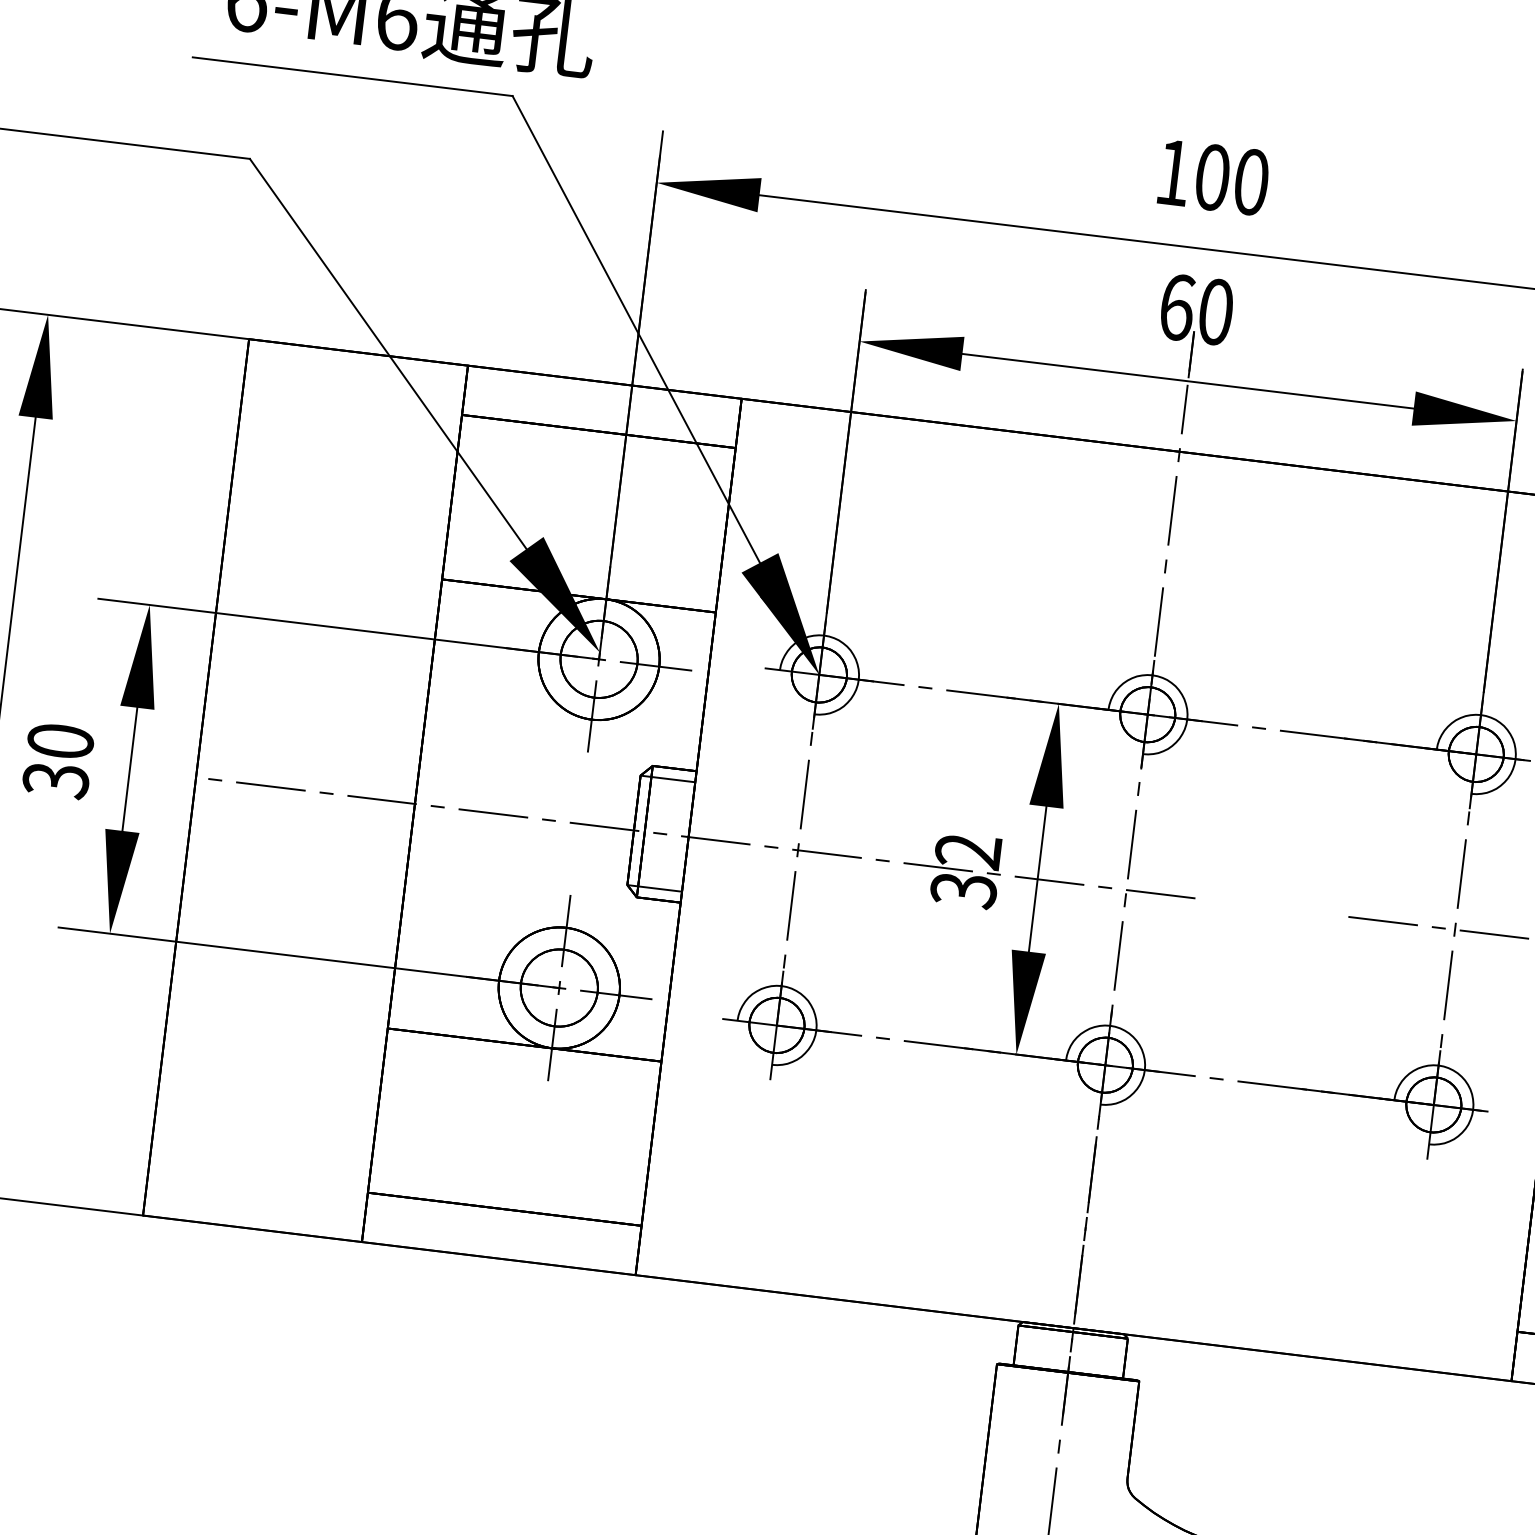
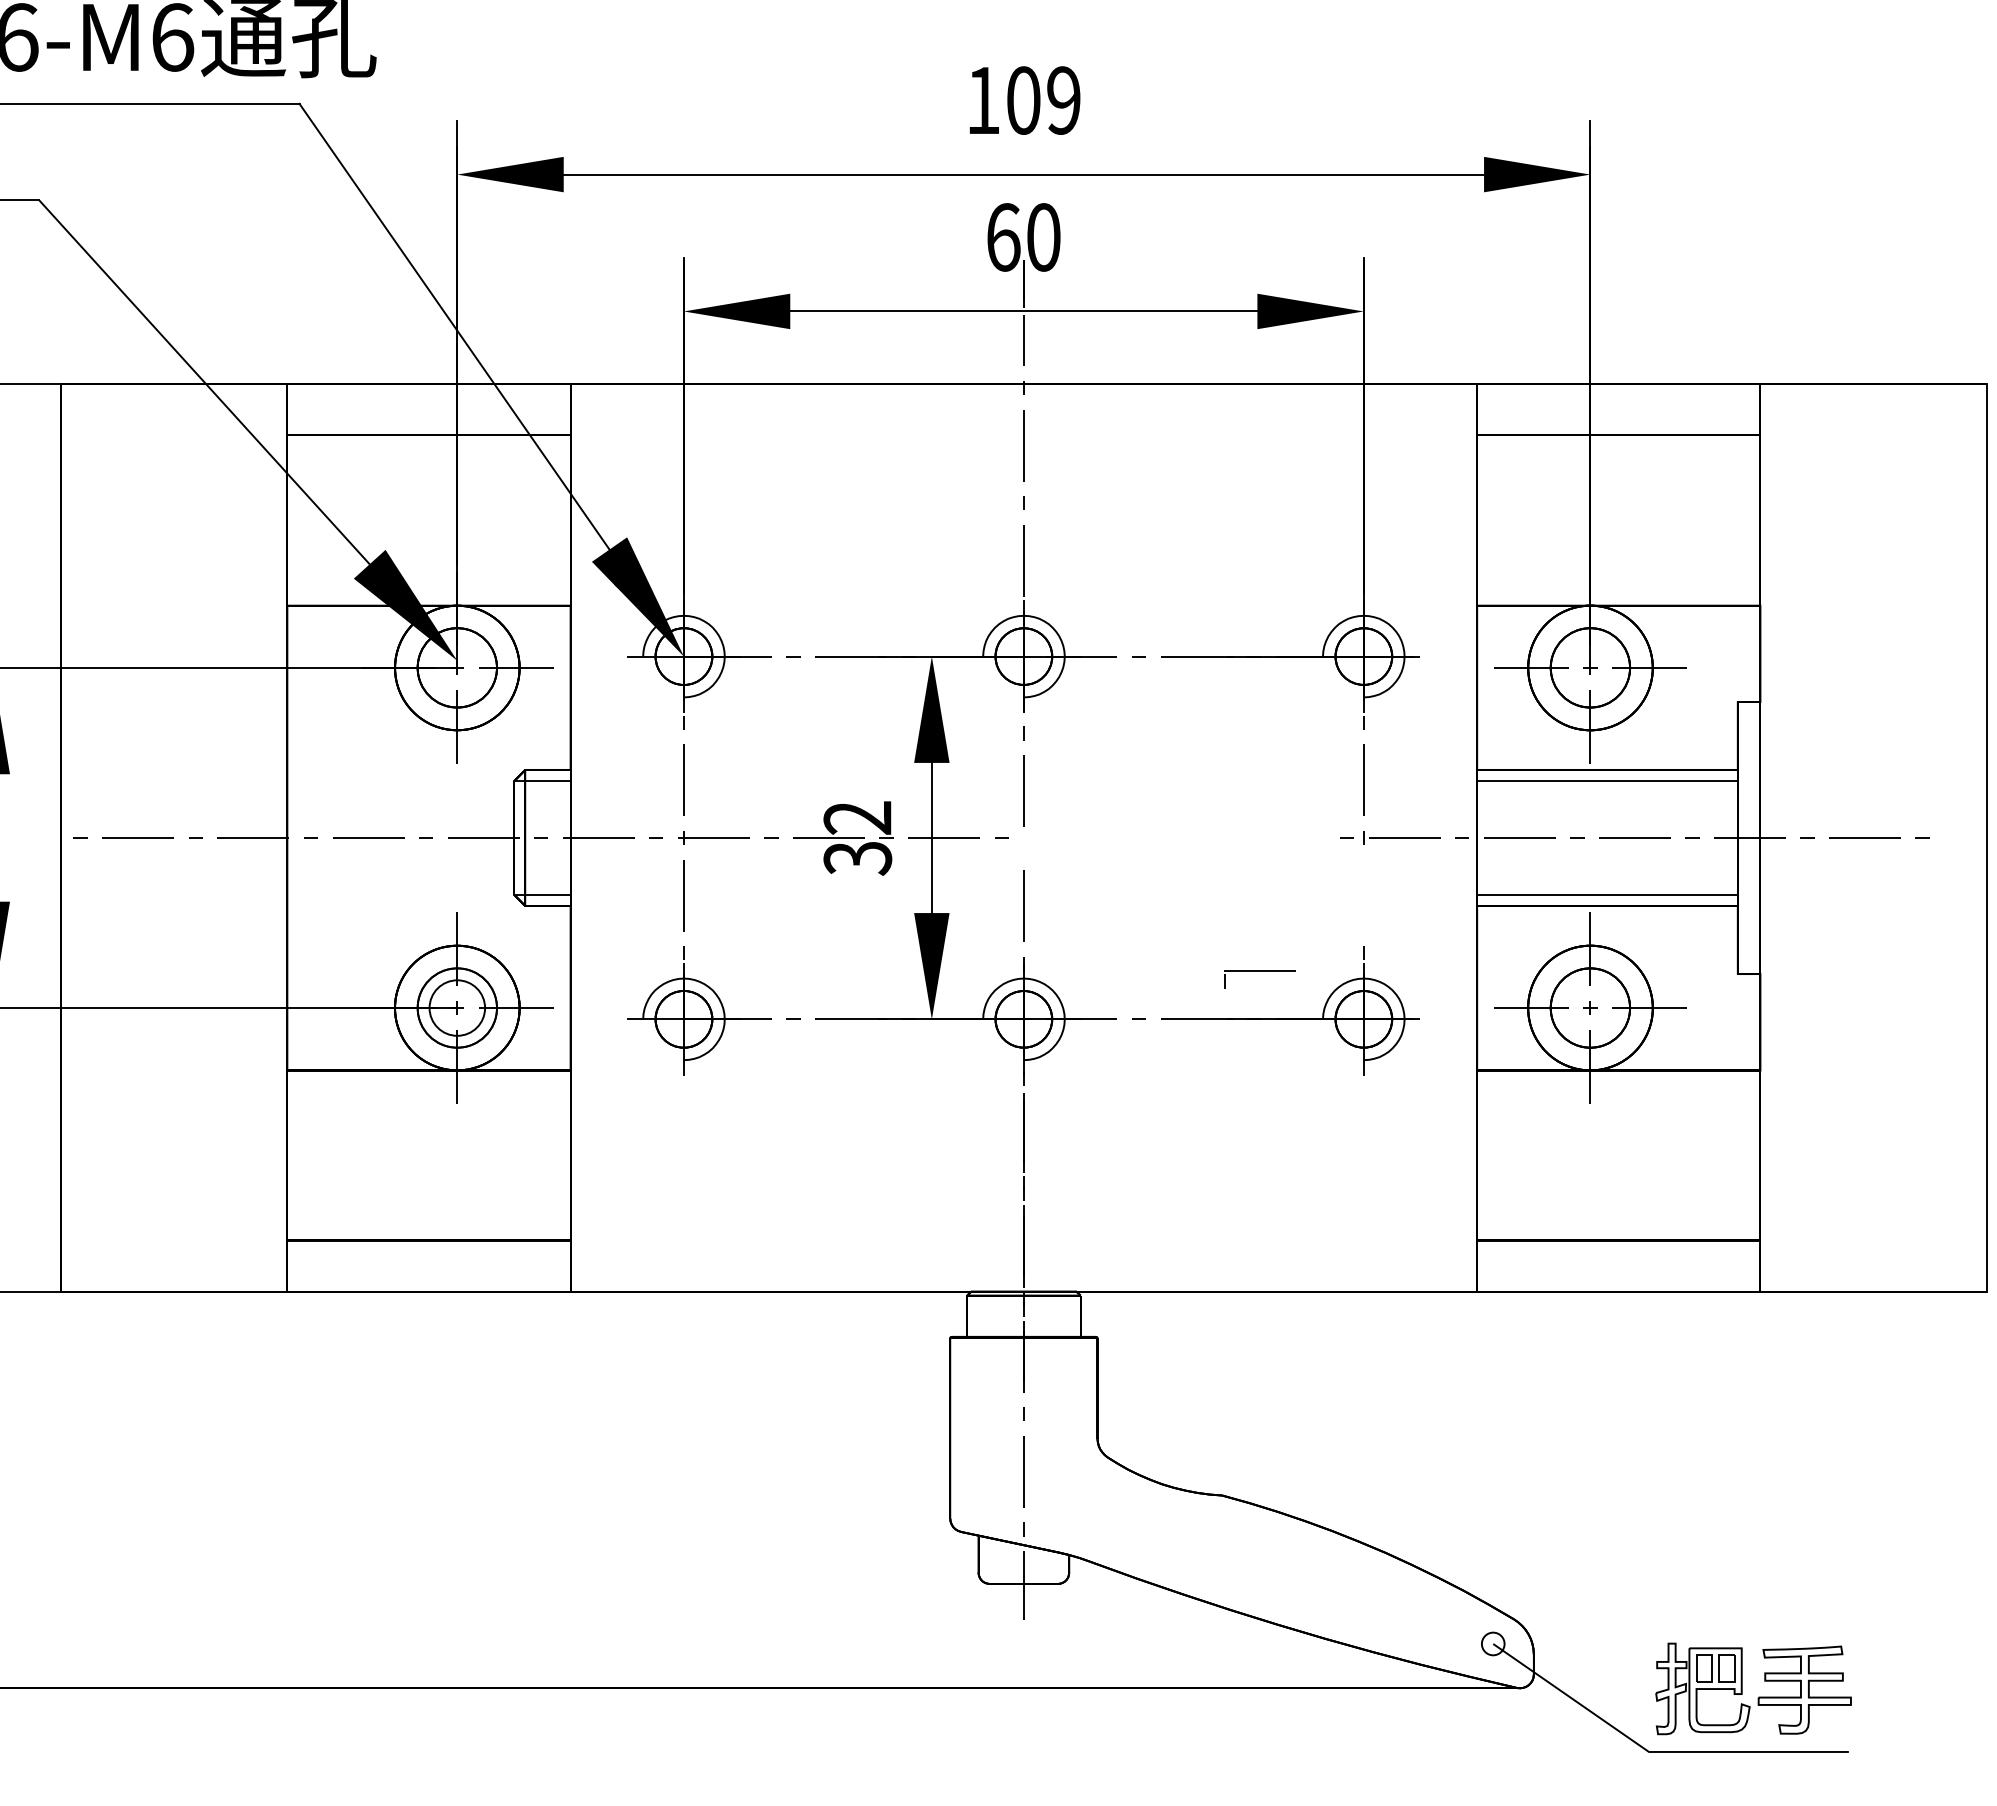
text: (1251, 182) -> (1063, 100), 100 -> 109
part: (1159, 894) -> (1259, 971), moved
line: (1382, 920) -> (1288, 837), removed
line: (1447, 985) -> (1363, 895), removed
circle: (558, 987) -> (456, 1007), size x0.7

